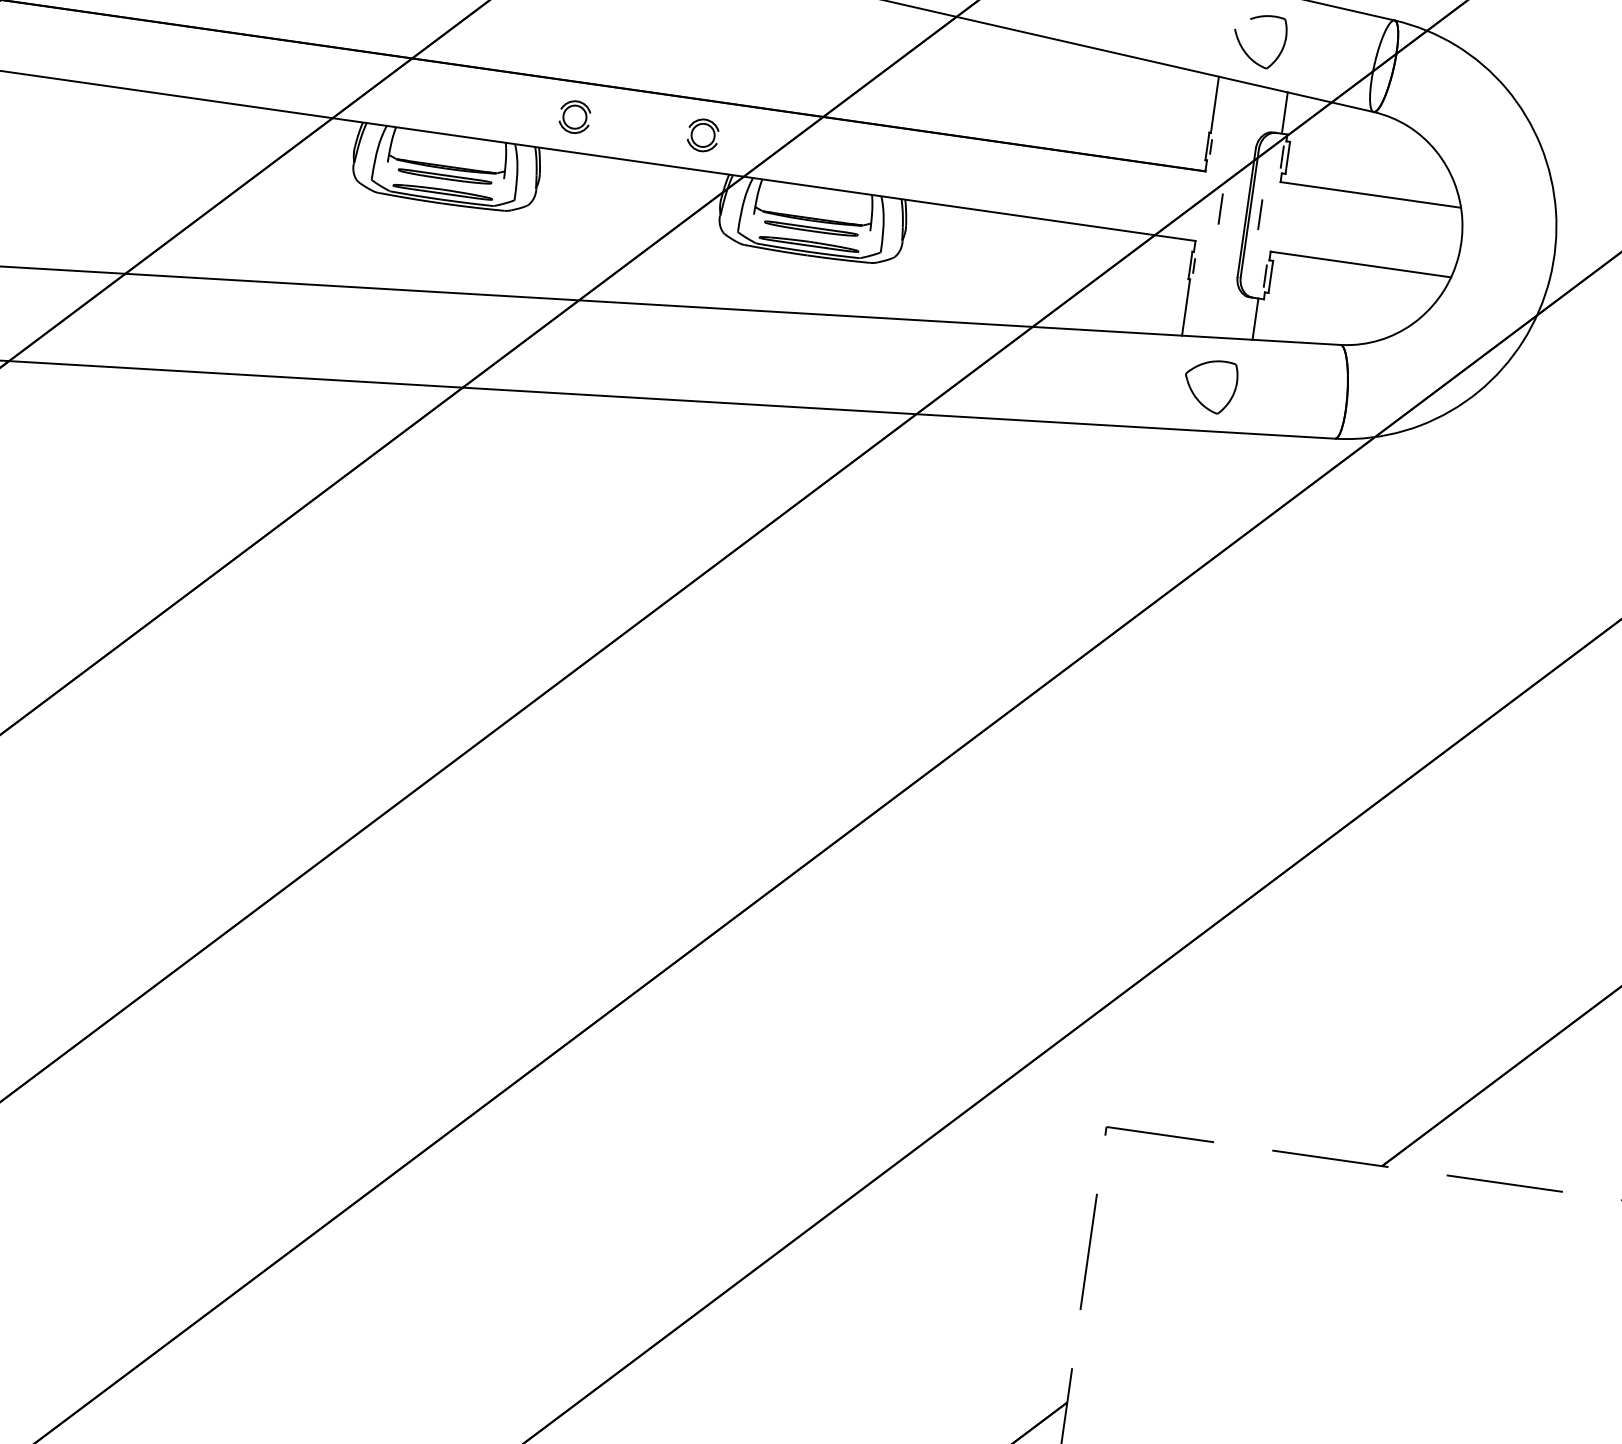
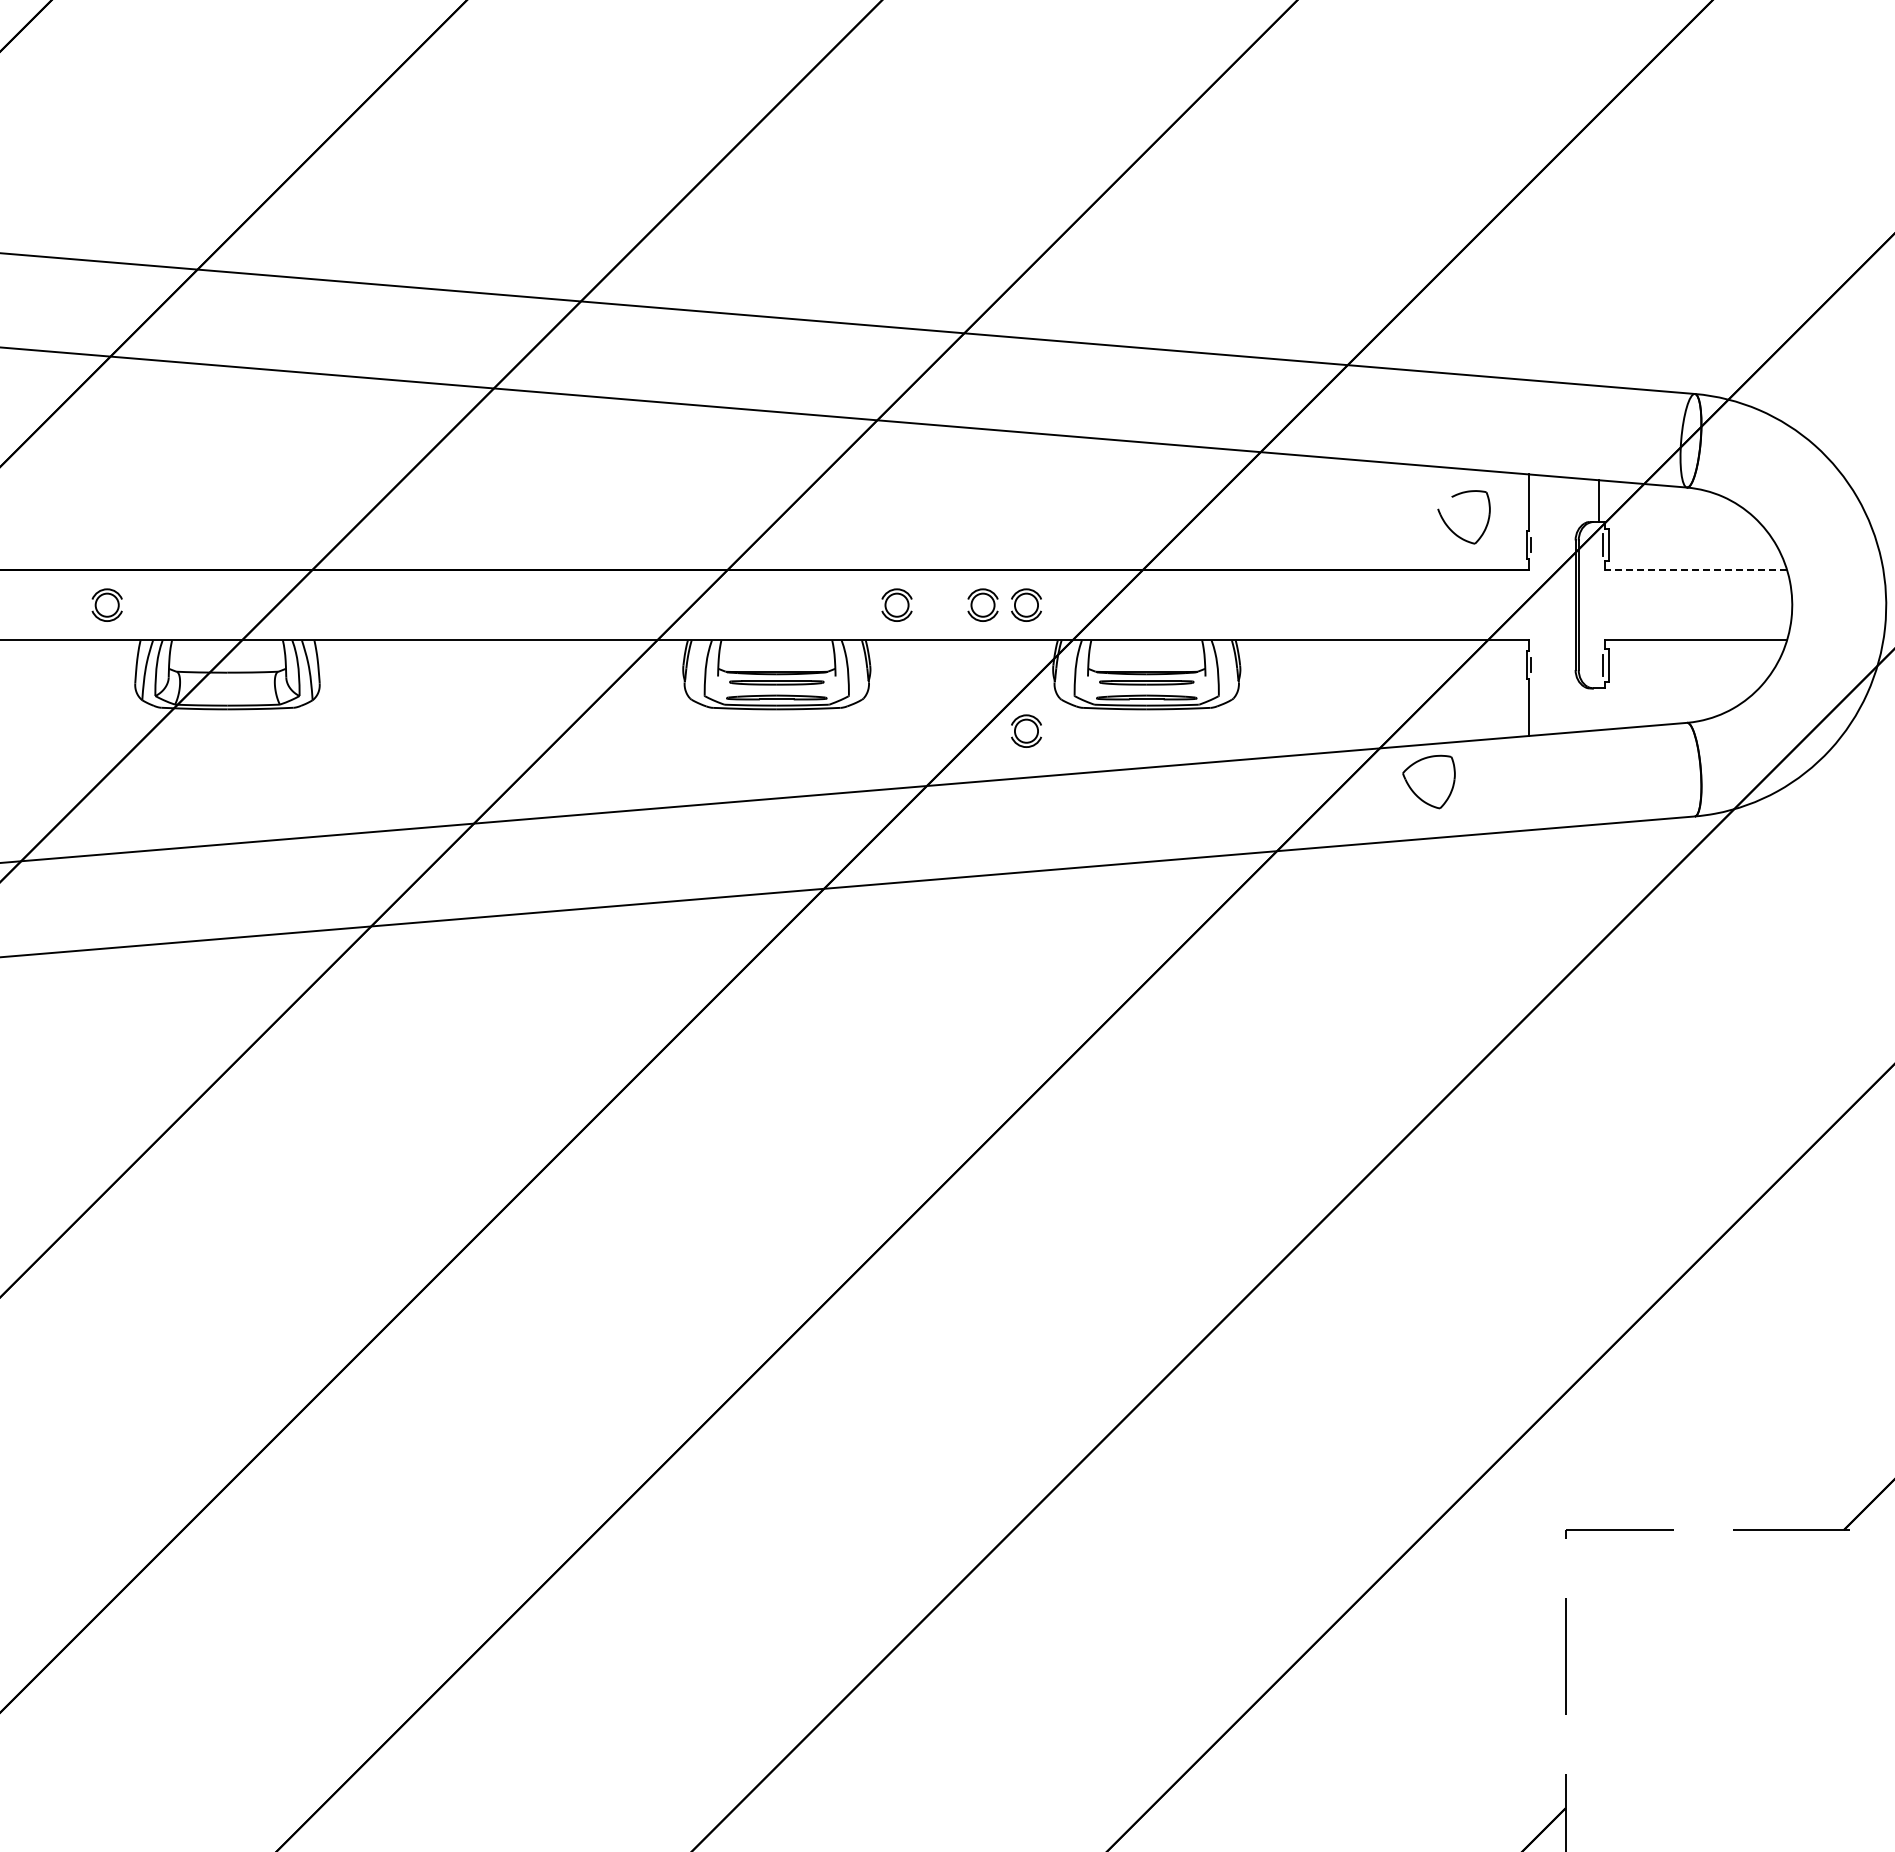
part: (1245, 51) -> (1451, 529), moved
part: (659, 128) -> (982, 604), added
line: (1370, 195) -> (1695, 570), solid -> dashed
line: (1220, 209) -> (1549, 605), removed
line: (1260, 214) -> (1589, 604), removed
part: (685, 259) -> (1026, 730), added
line: (1255, 319) -> (1599, 709), removed
part: (1209, 385) -> (1428, 781), moved

